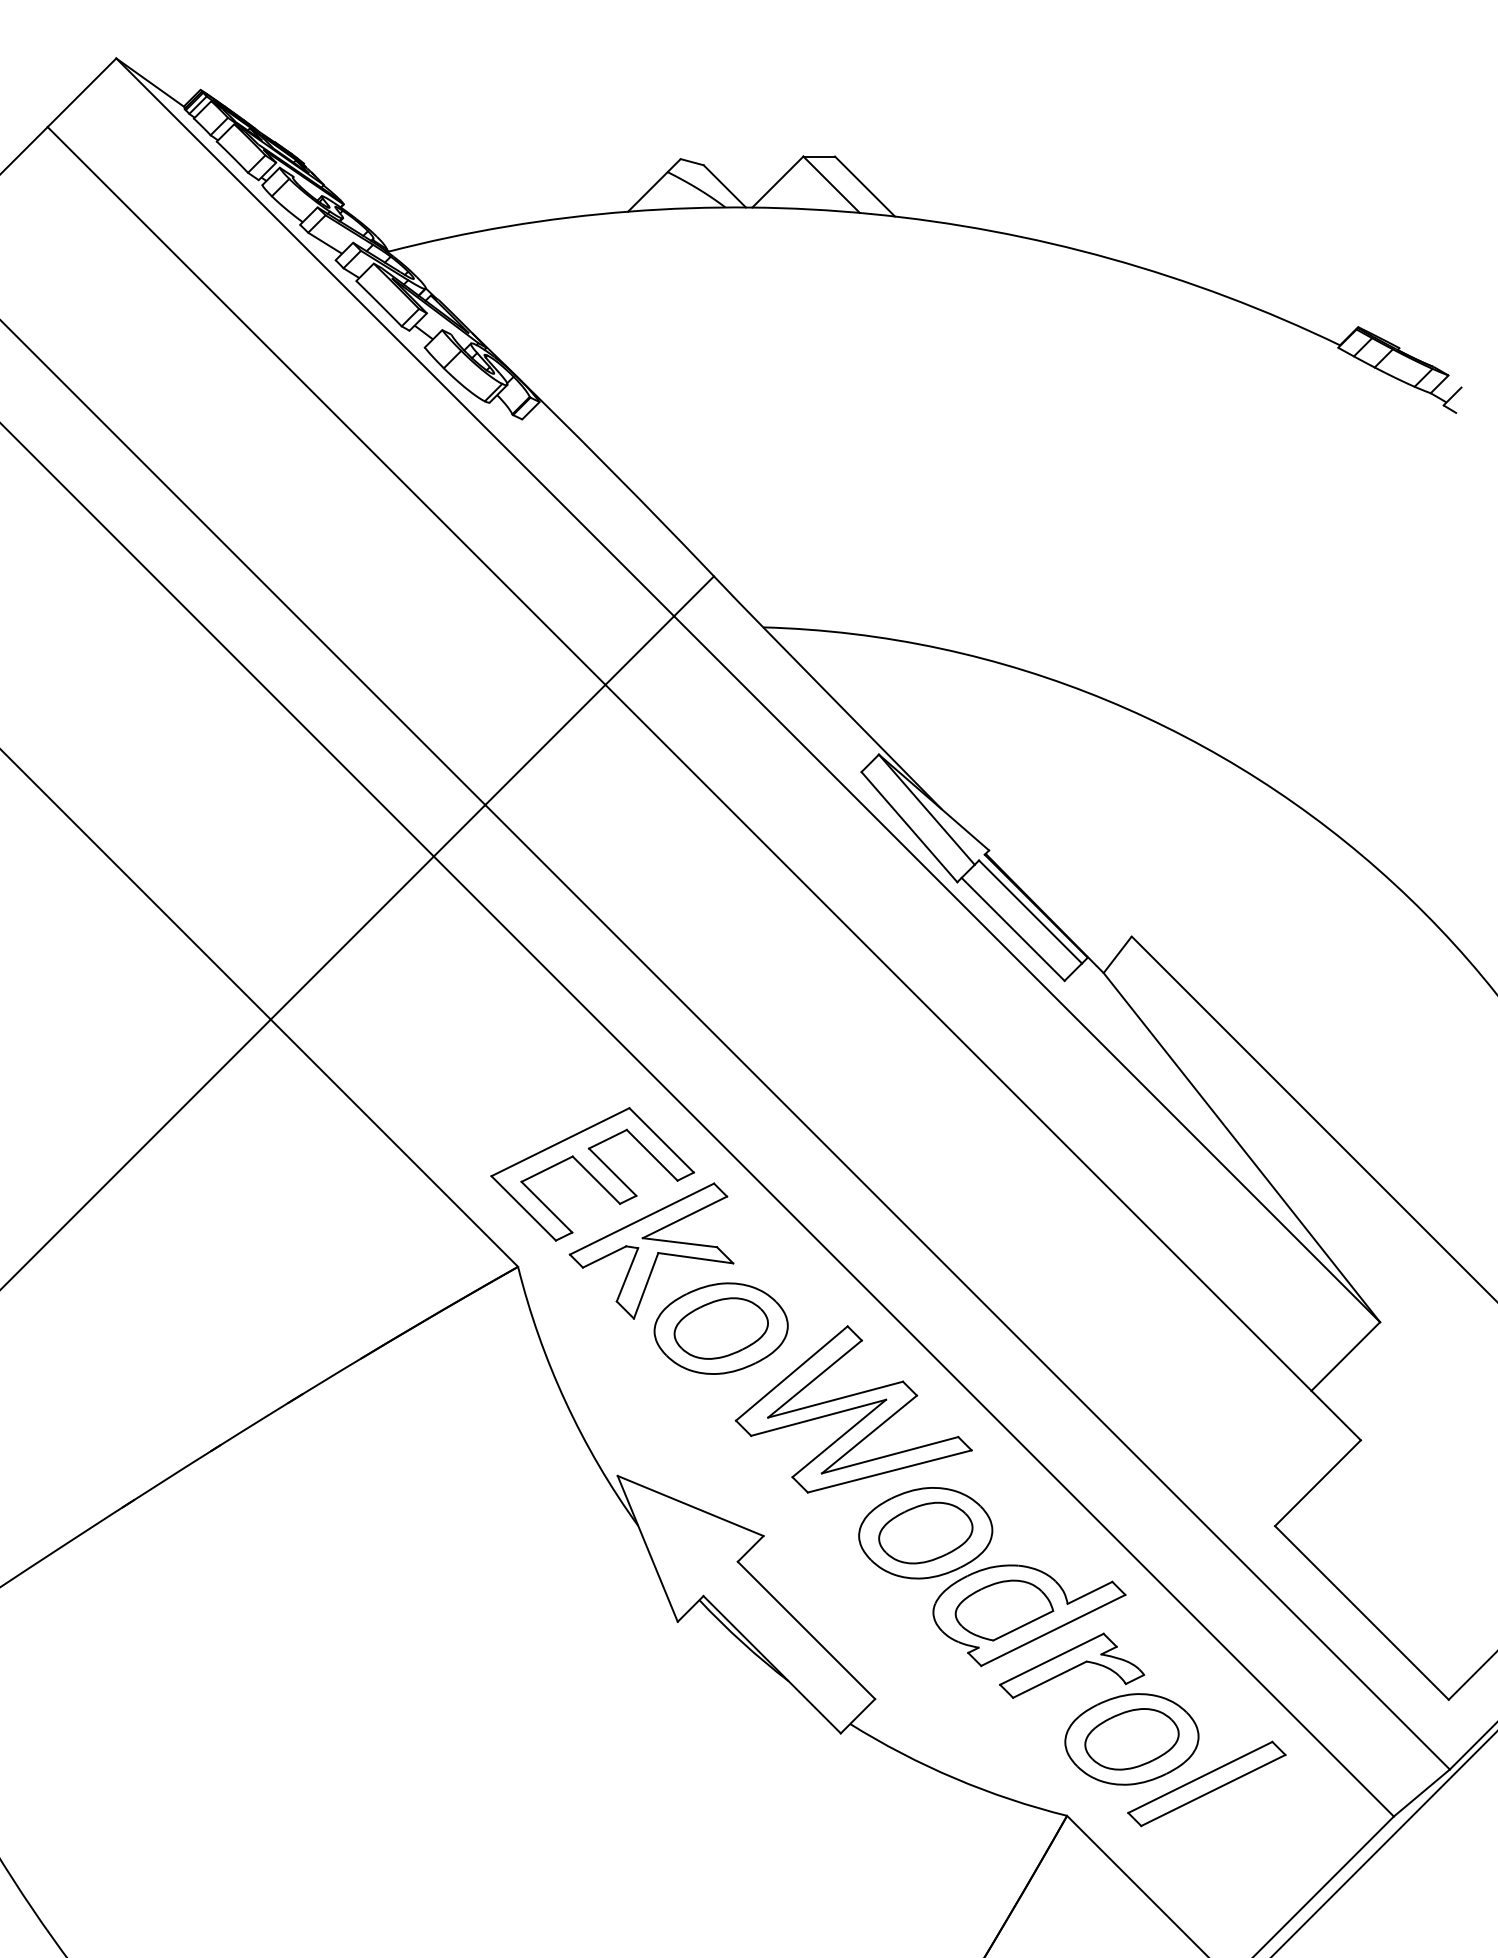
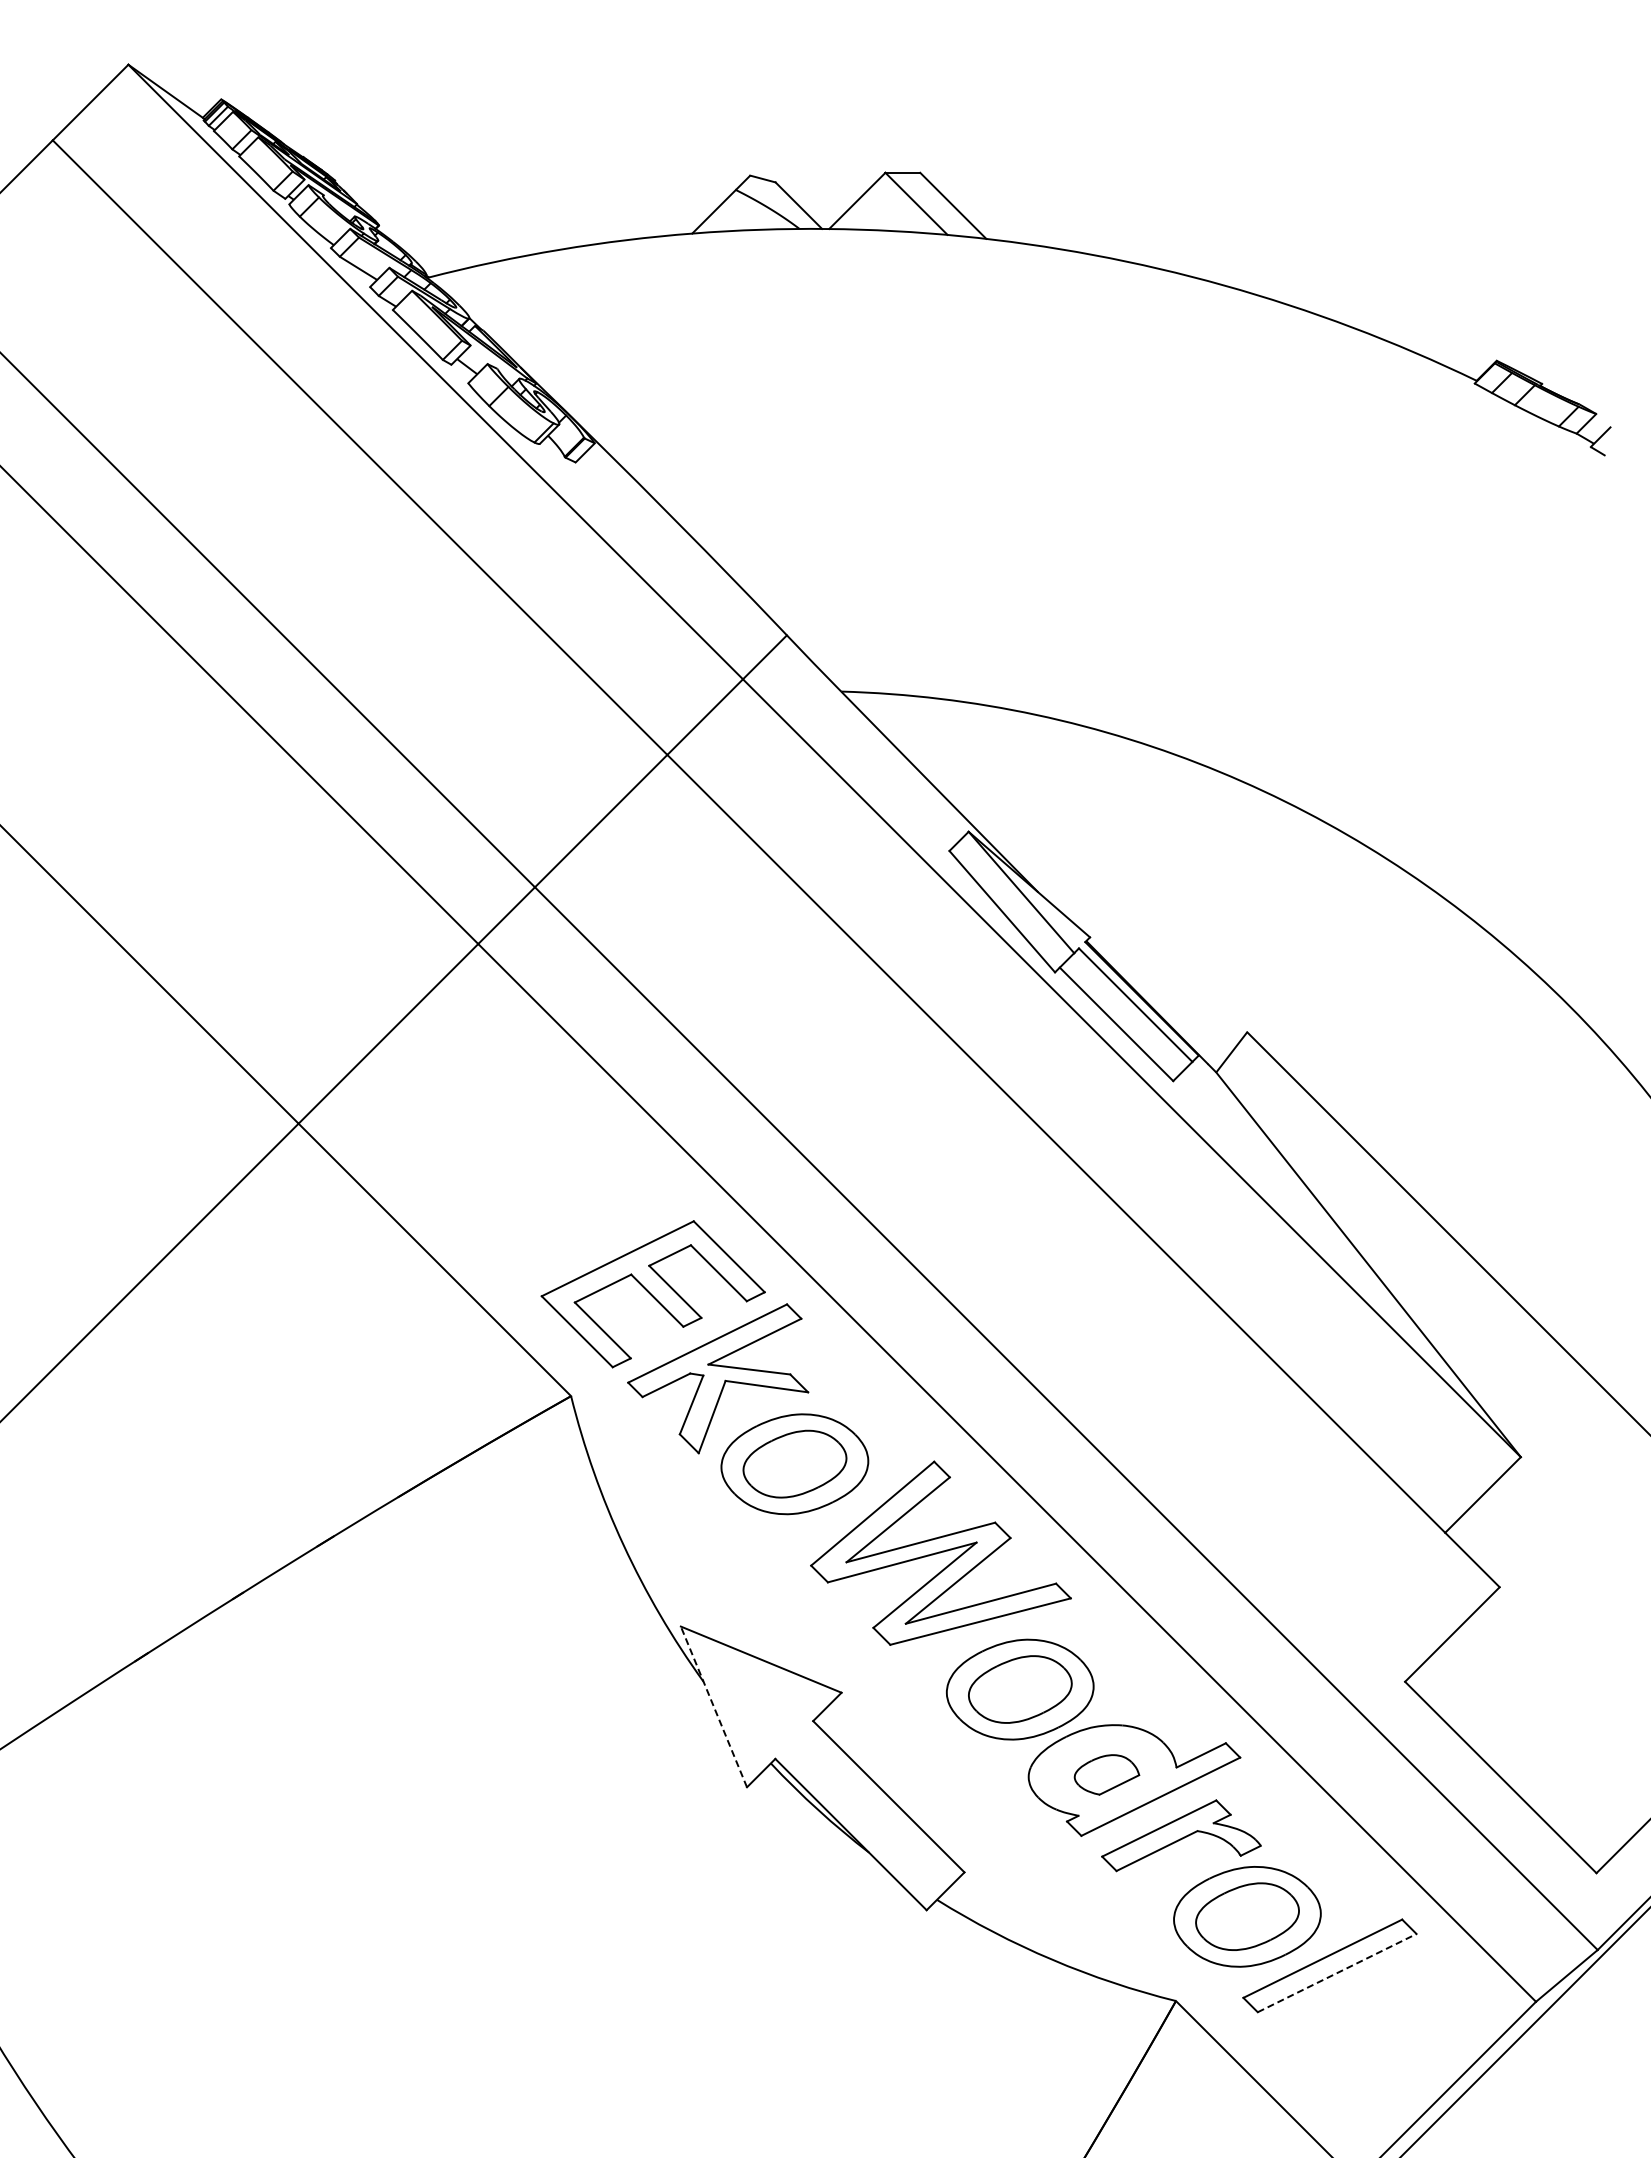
line: (647, 1548) -> (713, 1706), solid -> dashed
part: (1004, 1610) -> (1106, 1774), size x0.6
line: (1213, 1790) -> (1337, 1973), solid -> dashed

